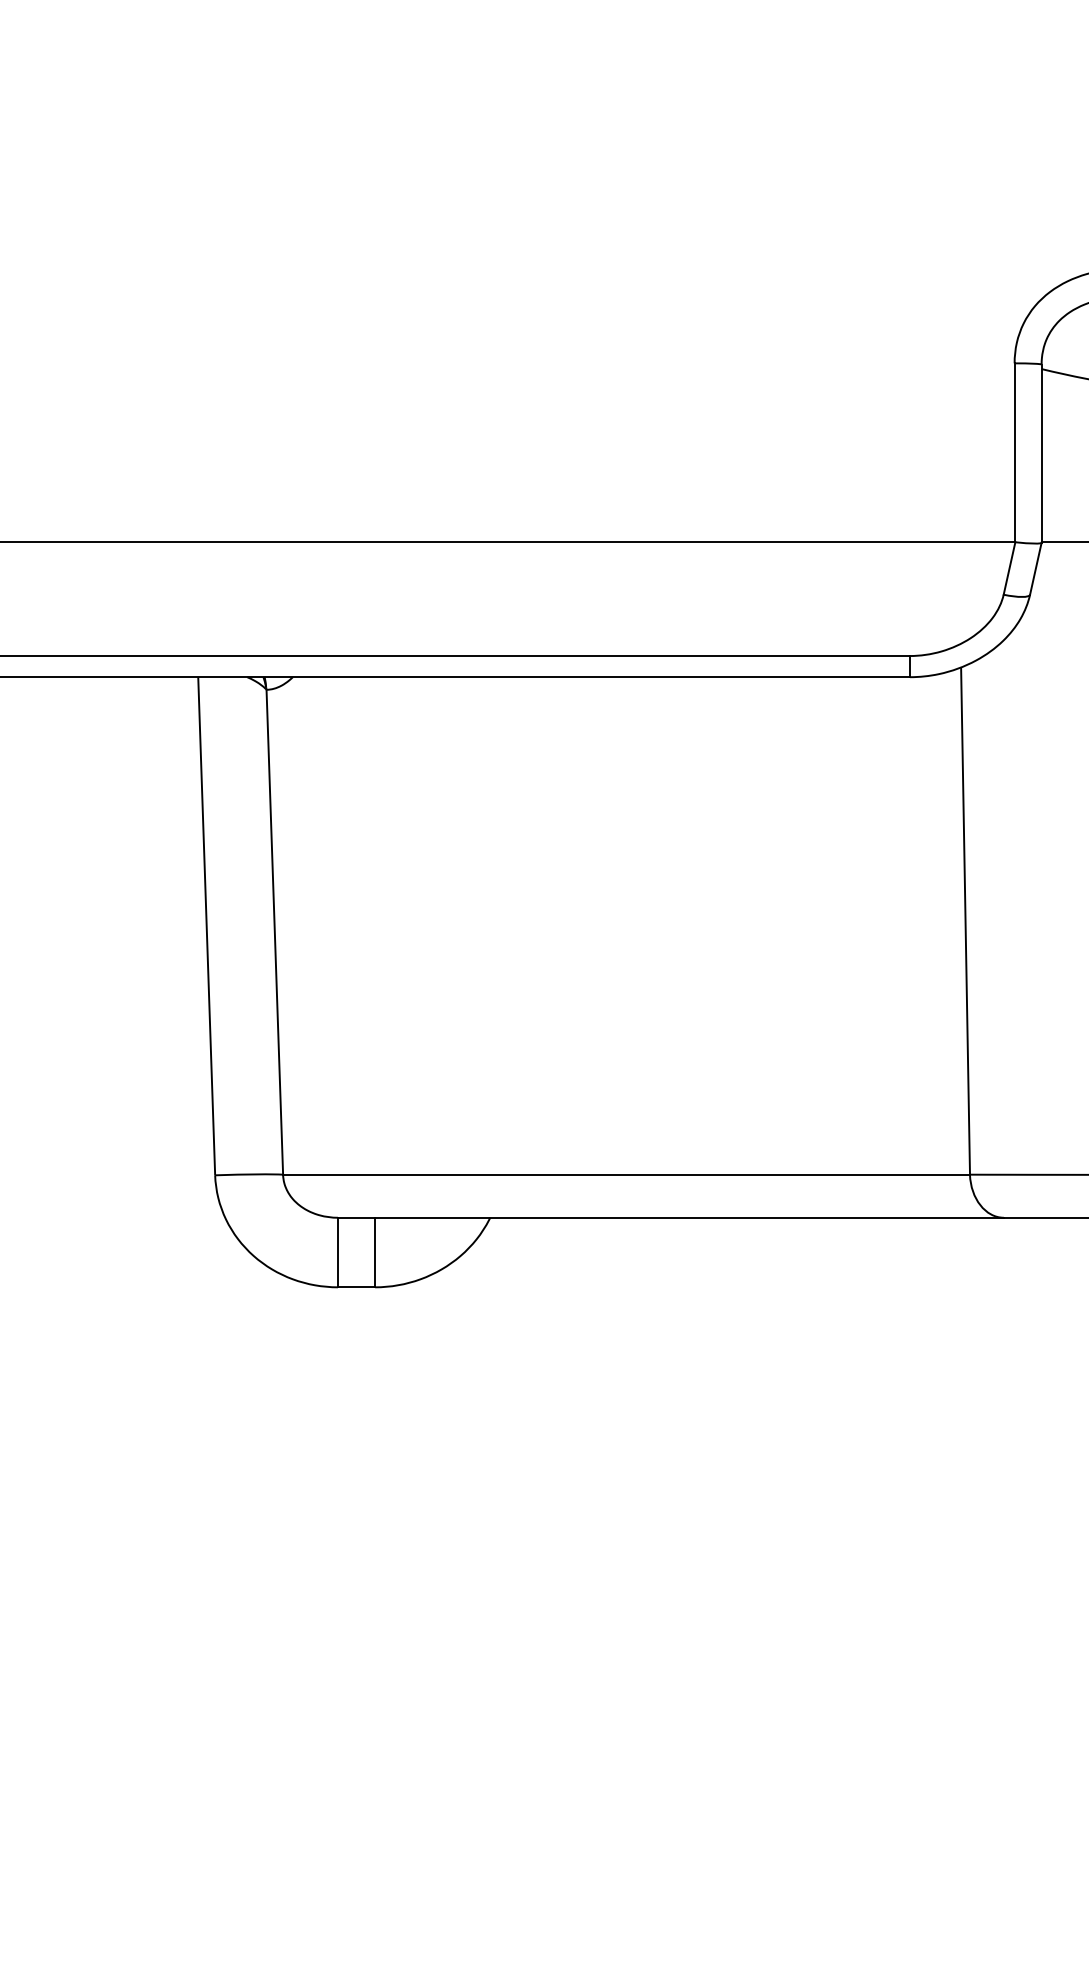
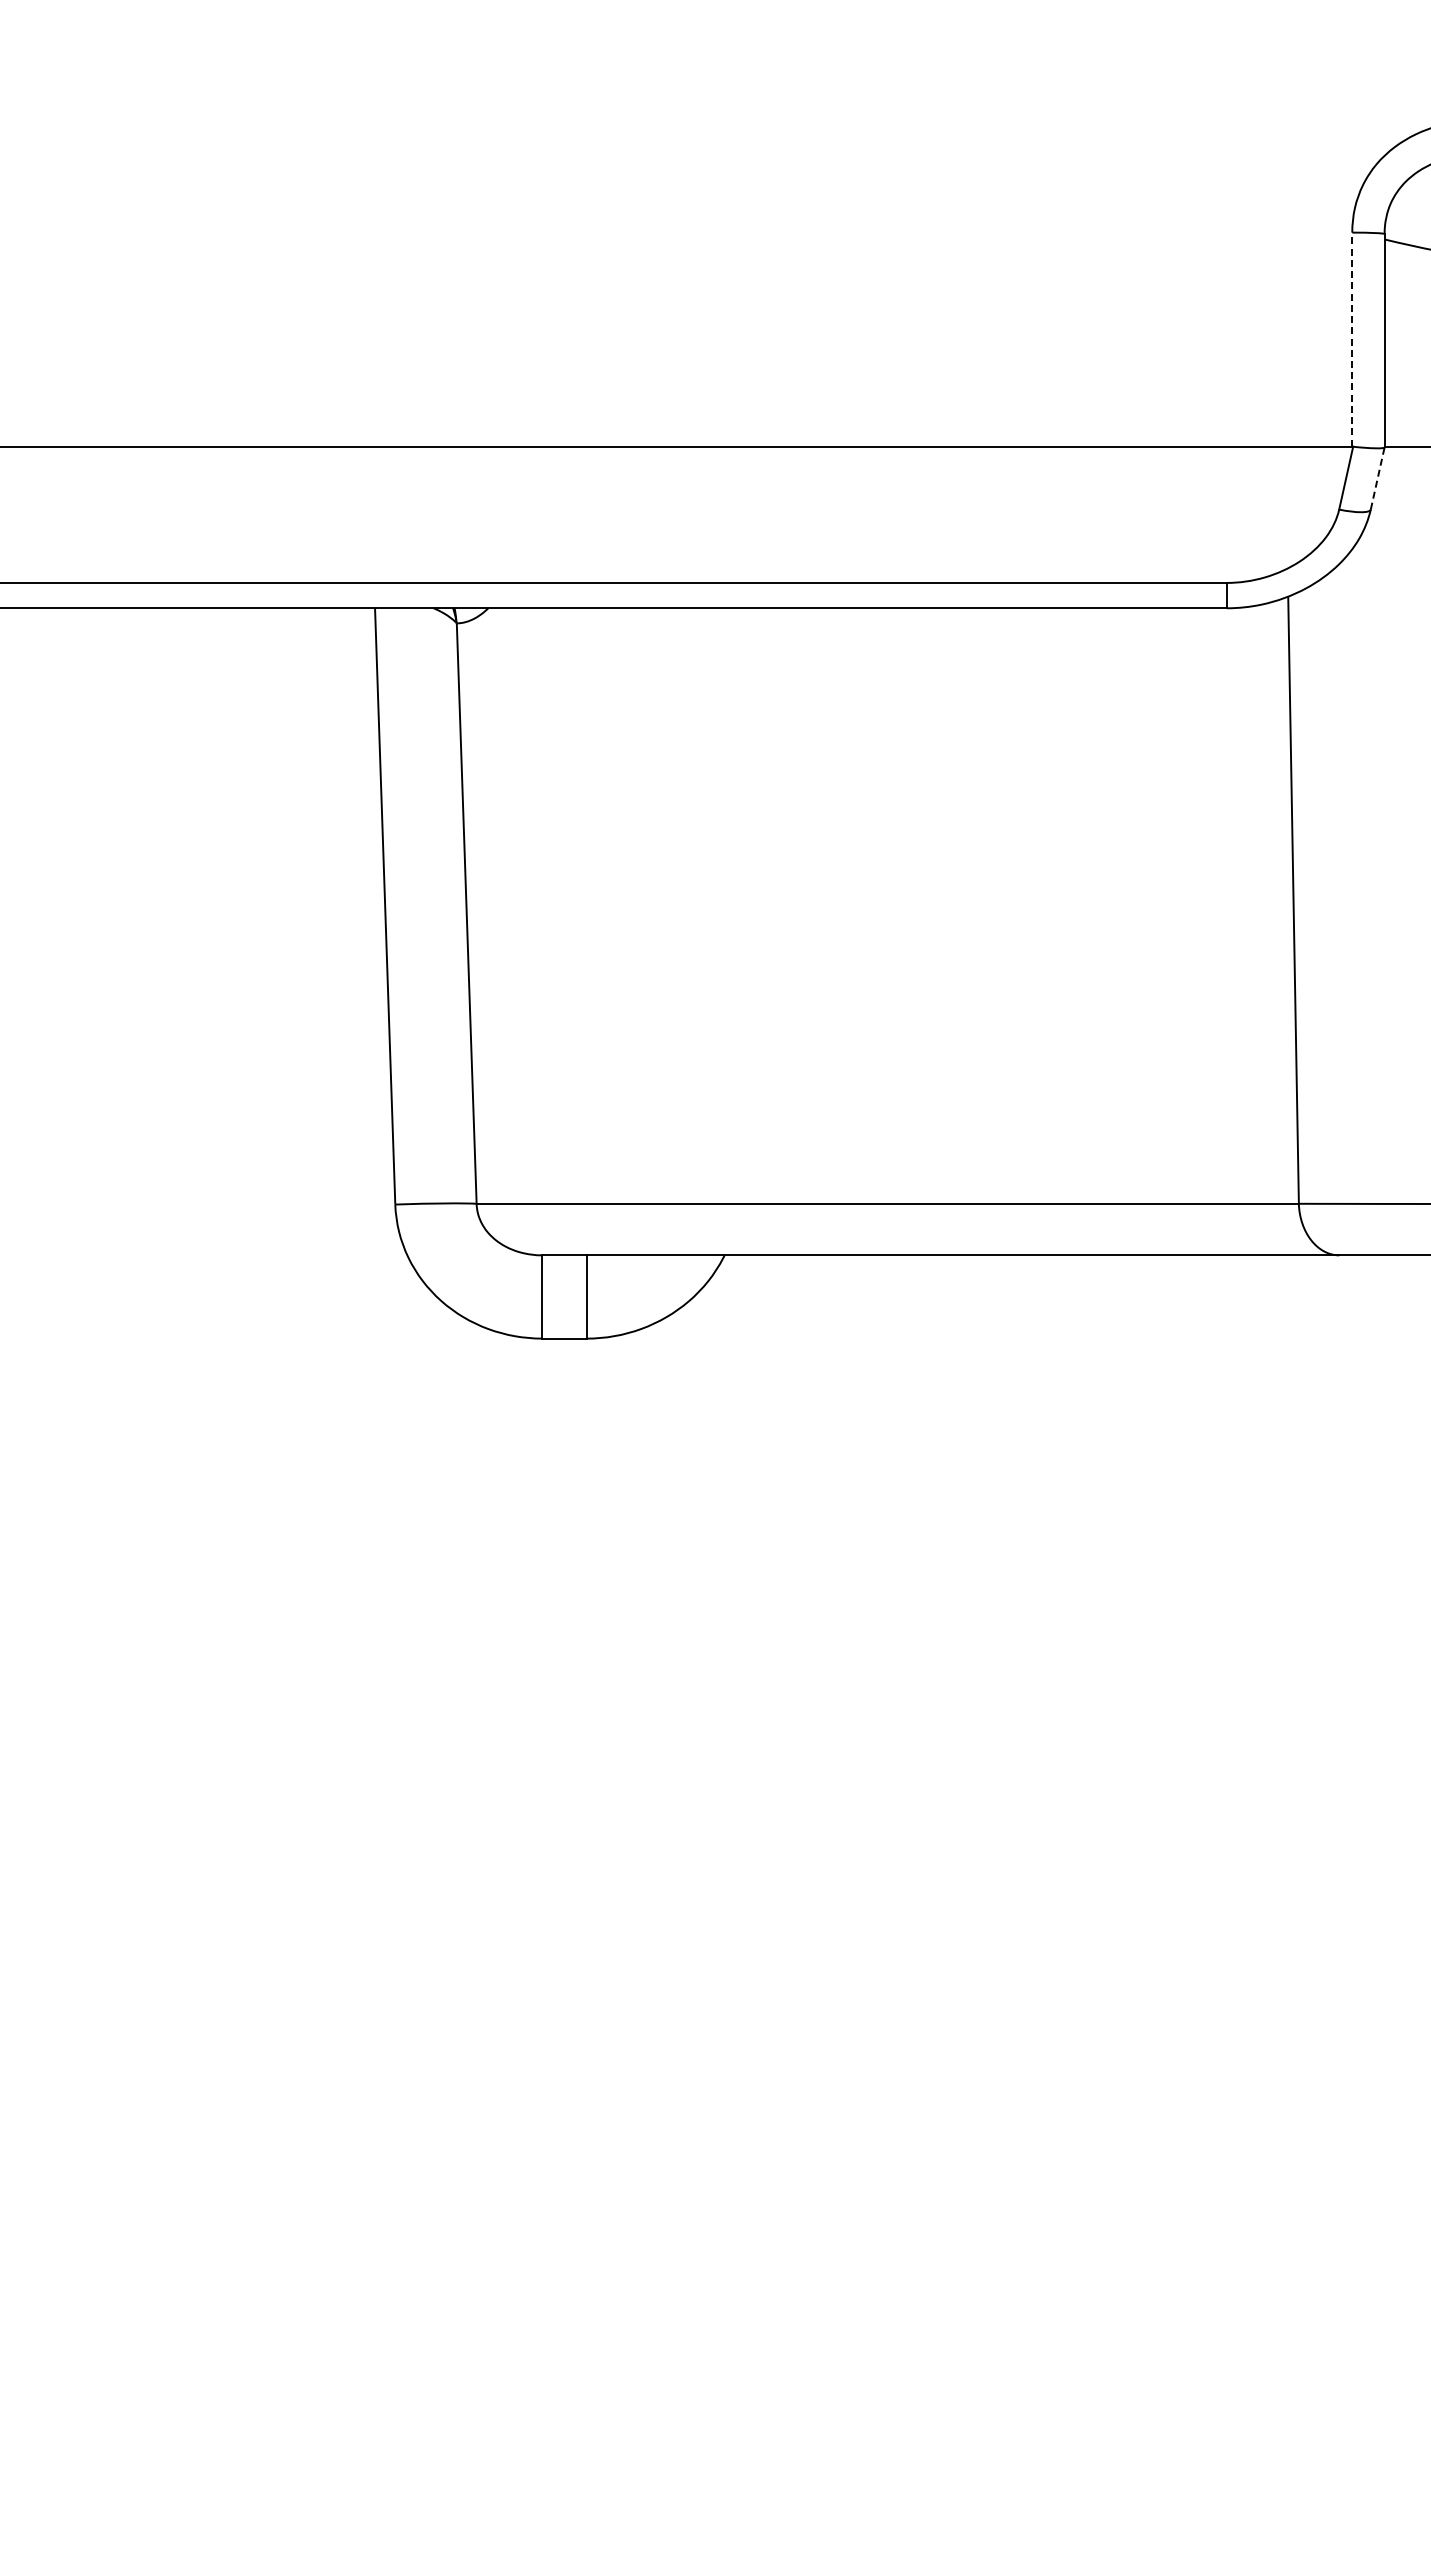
line: (1014, 452) -> (1352, 339), solid -> dashed
line: (1035, 568) -> (1377, 478), solid -> dashed

